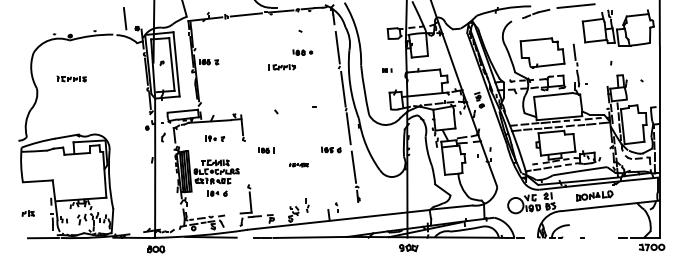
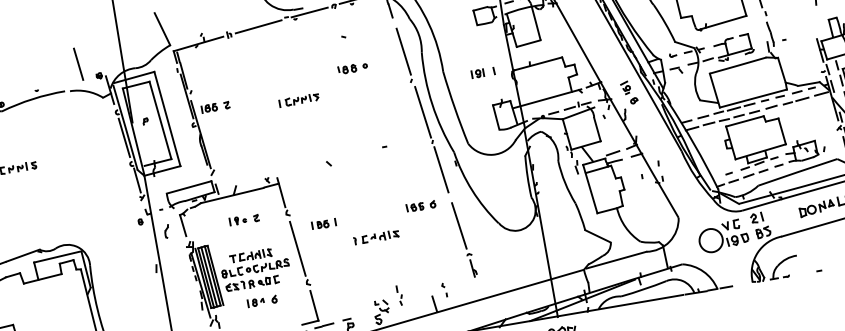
part: (282, 67) -> (299, 100), moved
part: (387, 70) -> (483, 72), size x1.67
line: (246, 163) -> (297, 248), added
part: (298, 164) -> (375, 236), size x1.67

